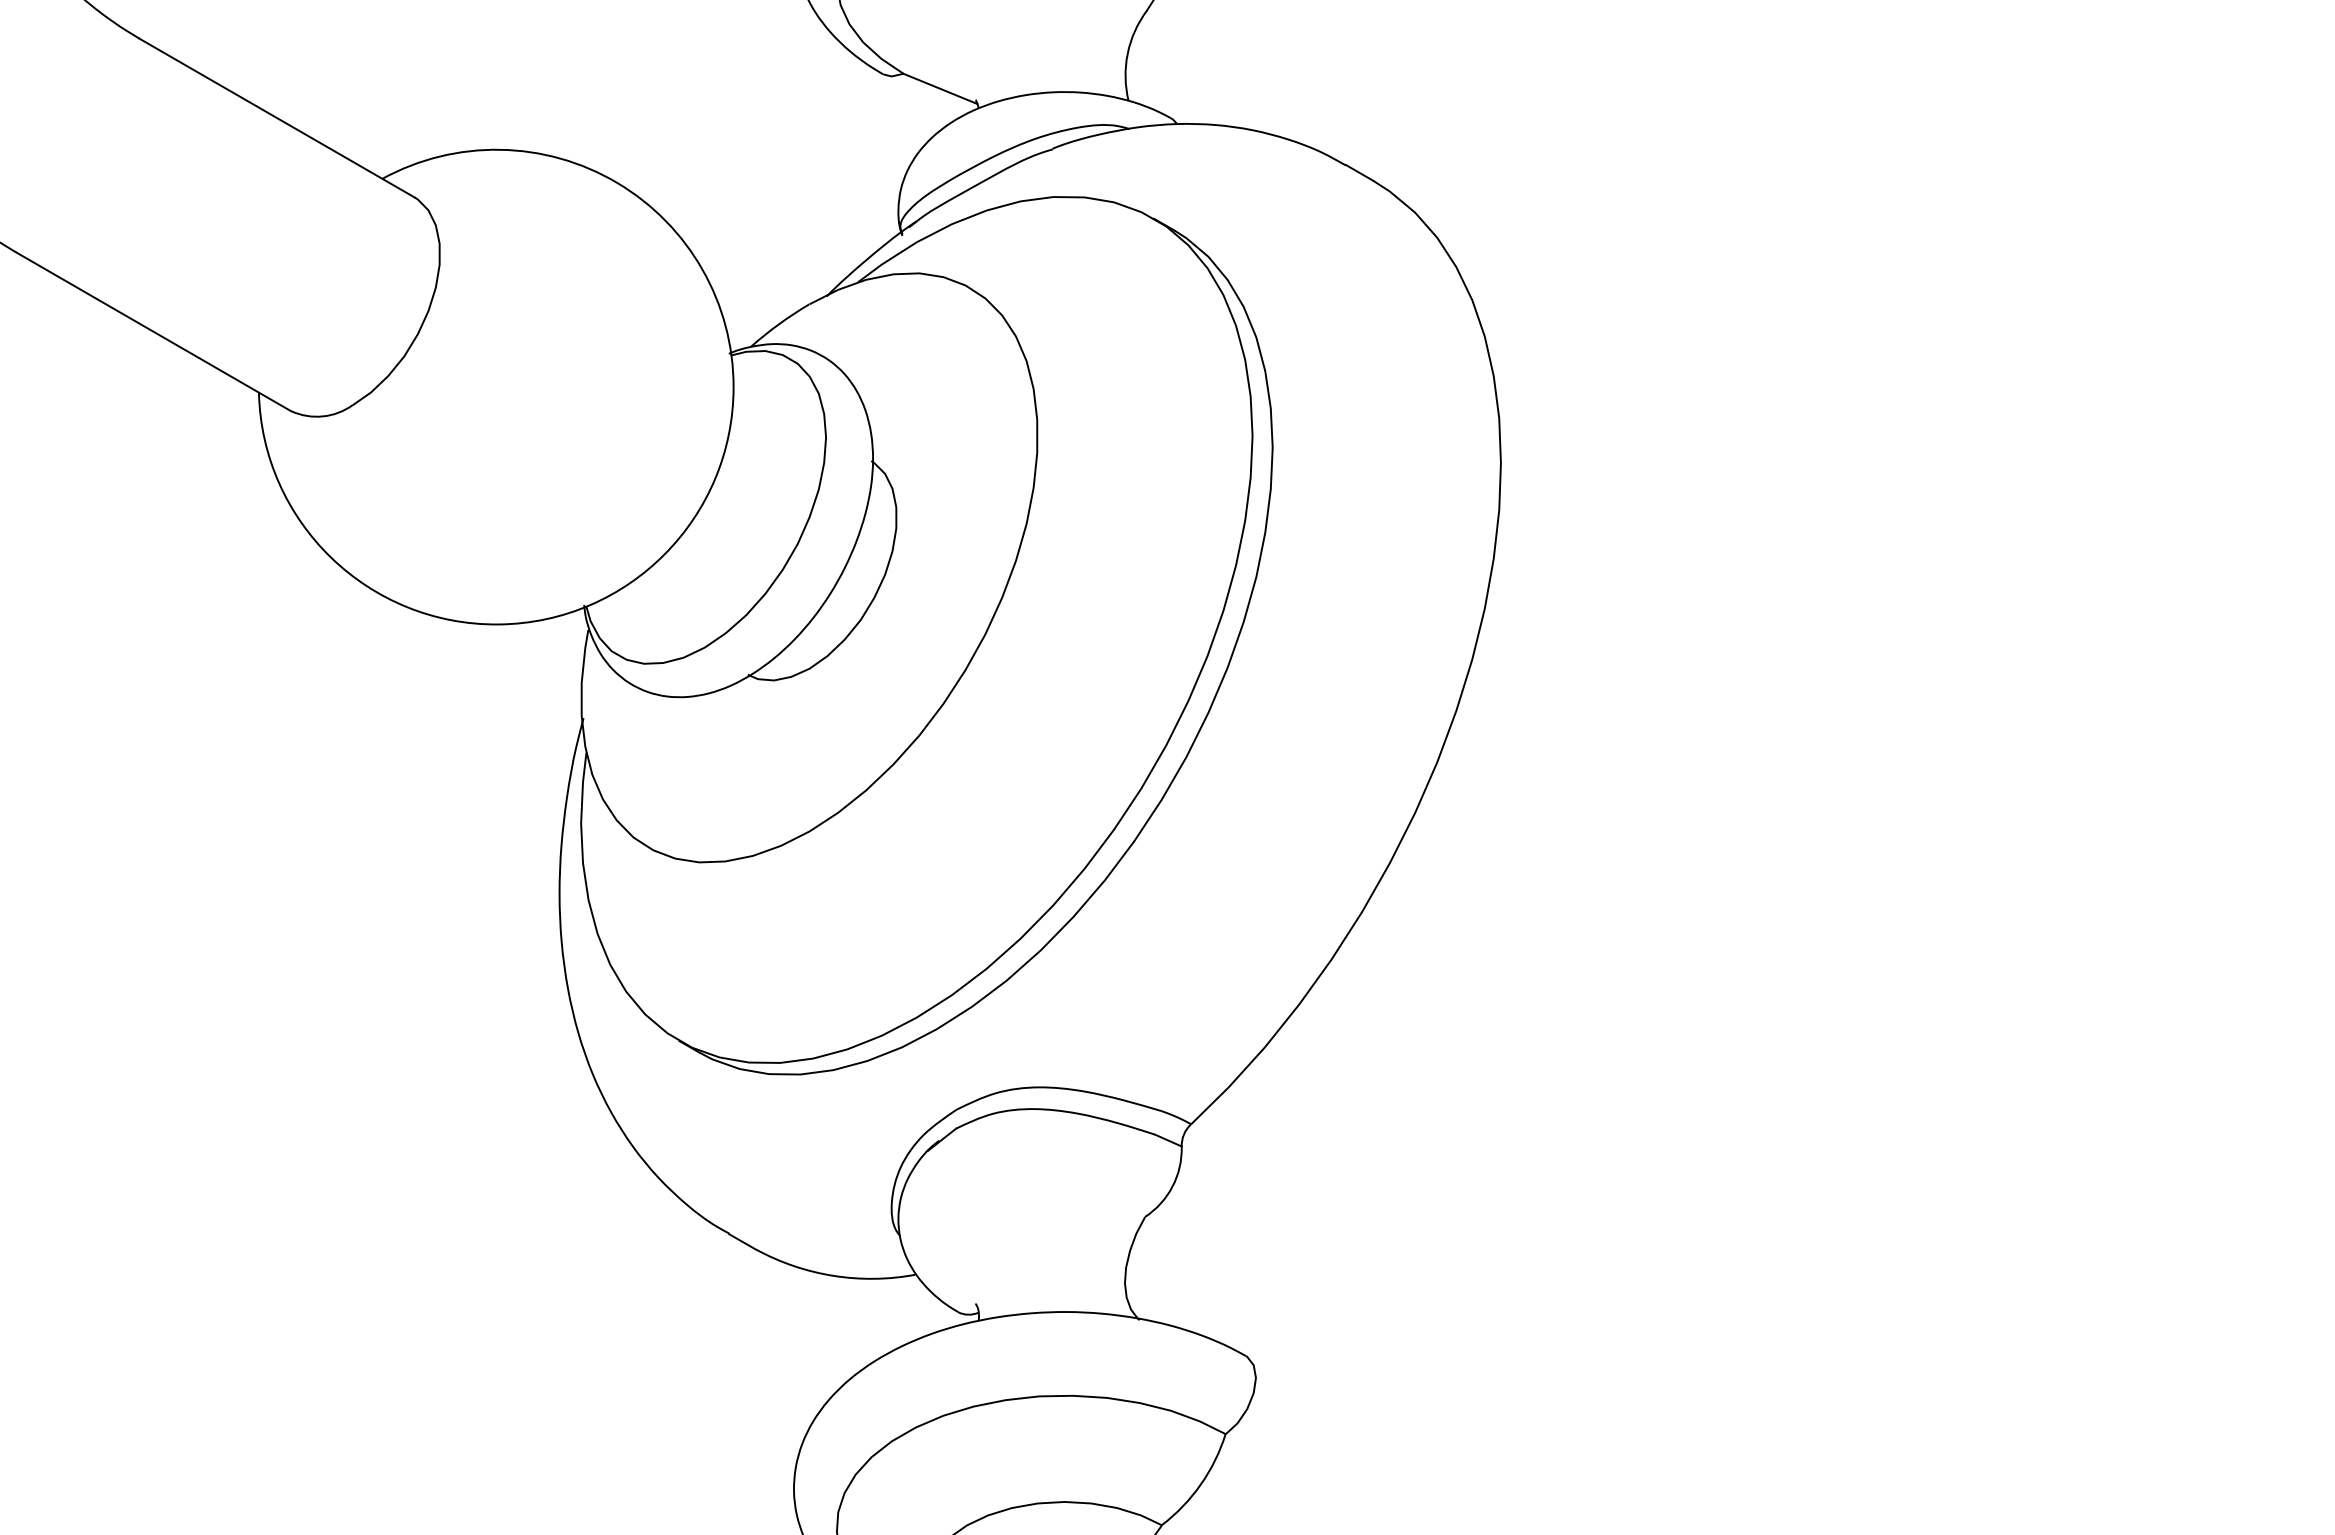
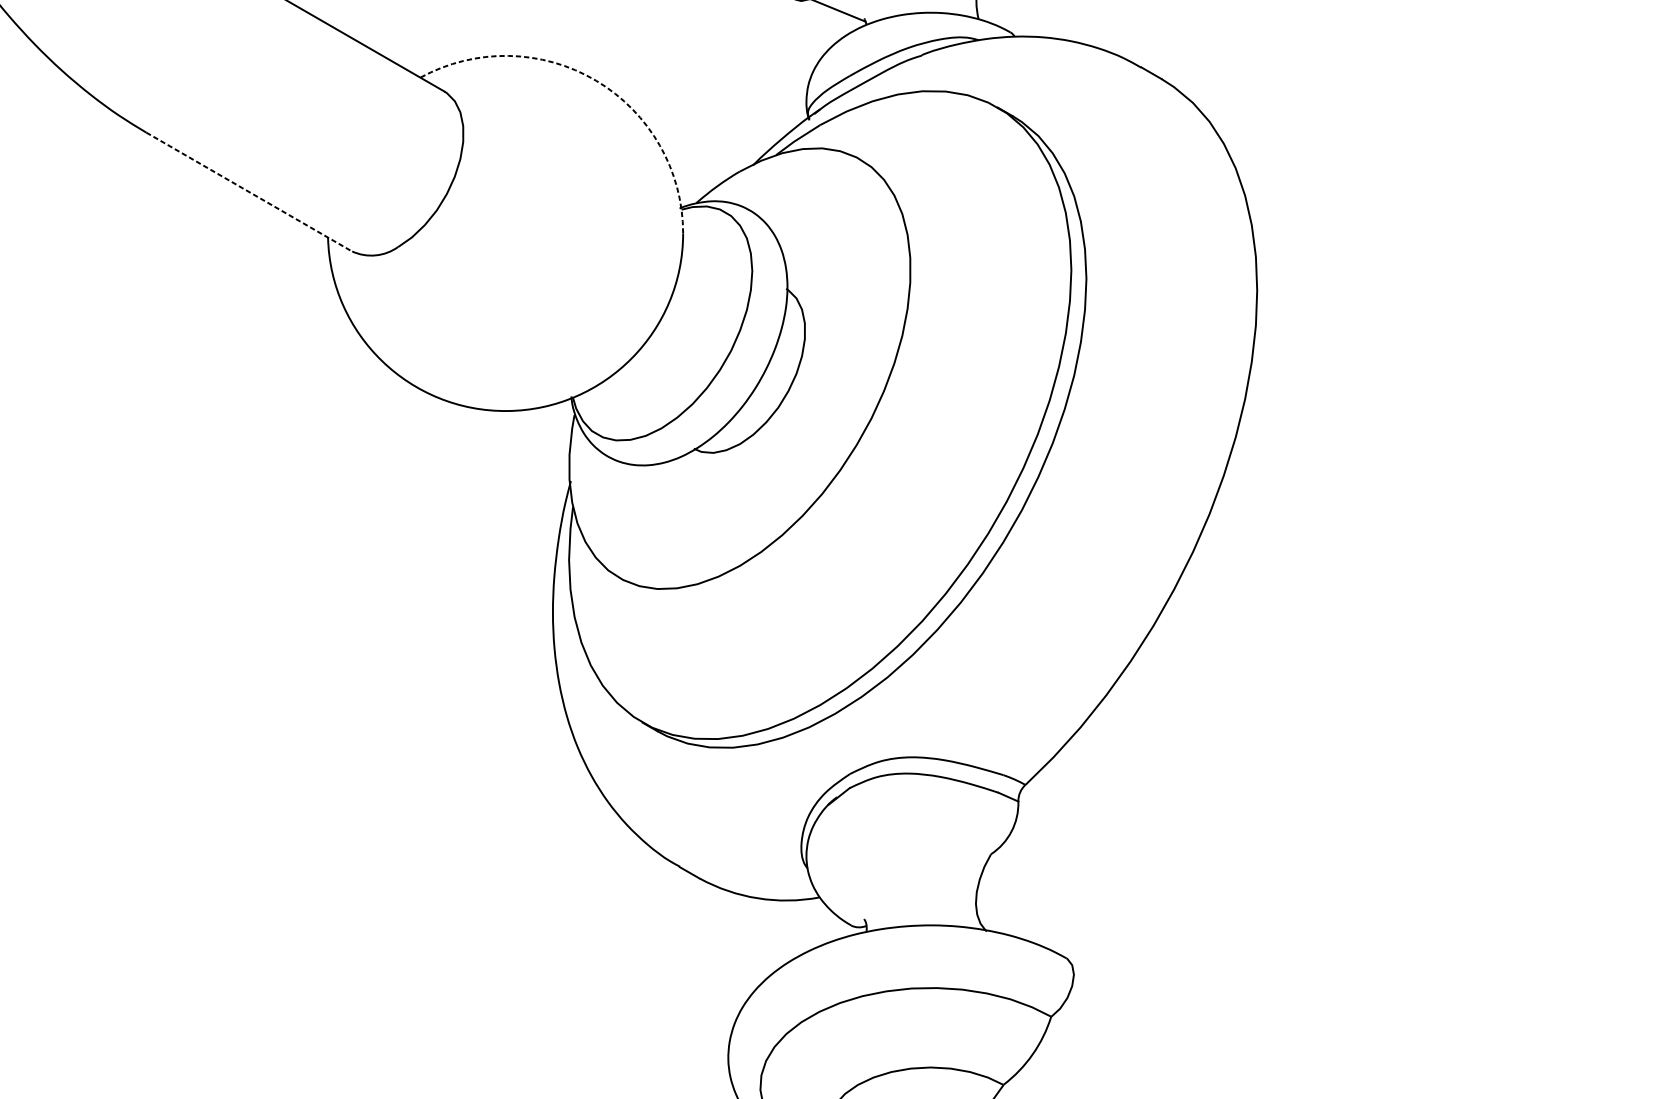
arc: (617, 182) -> (596, 80), solid -> dashed
line: (153, 331) -> (249, 191), solid -> dashed

